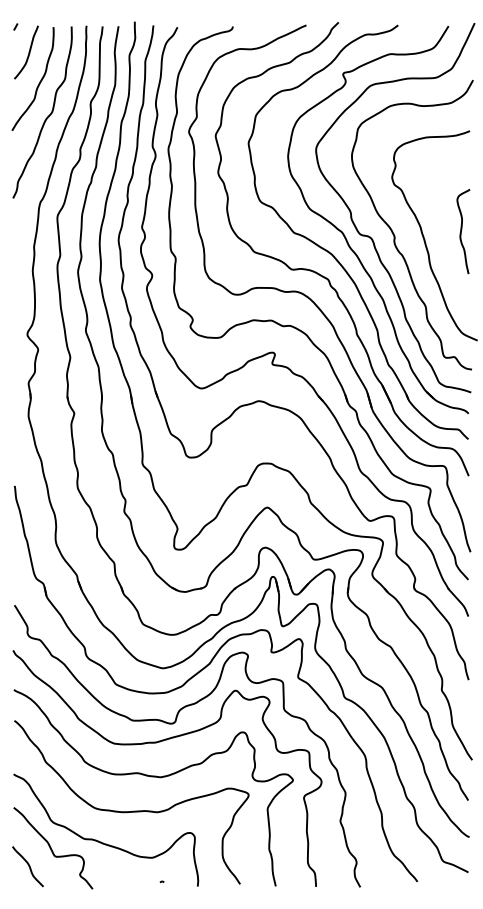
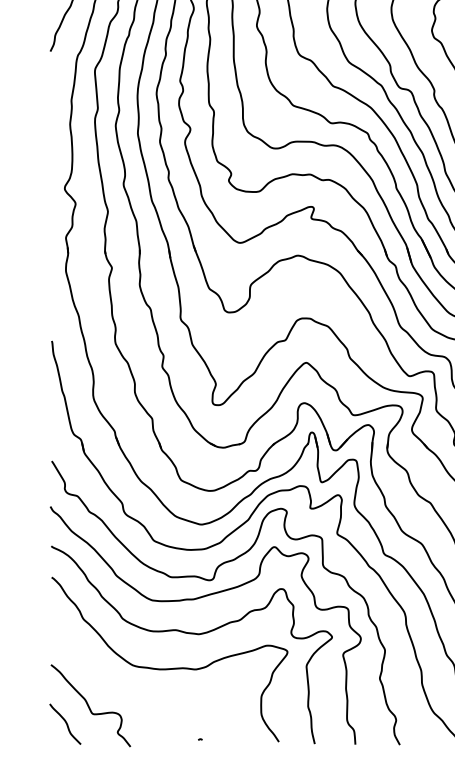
curve: (101, 841) -> (139, 698), removed

